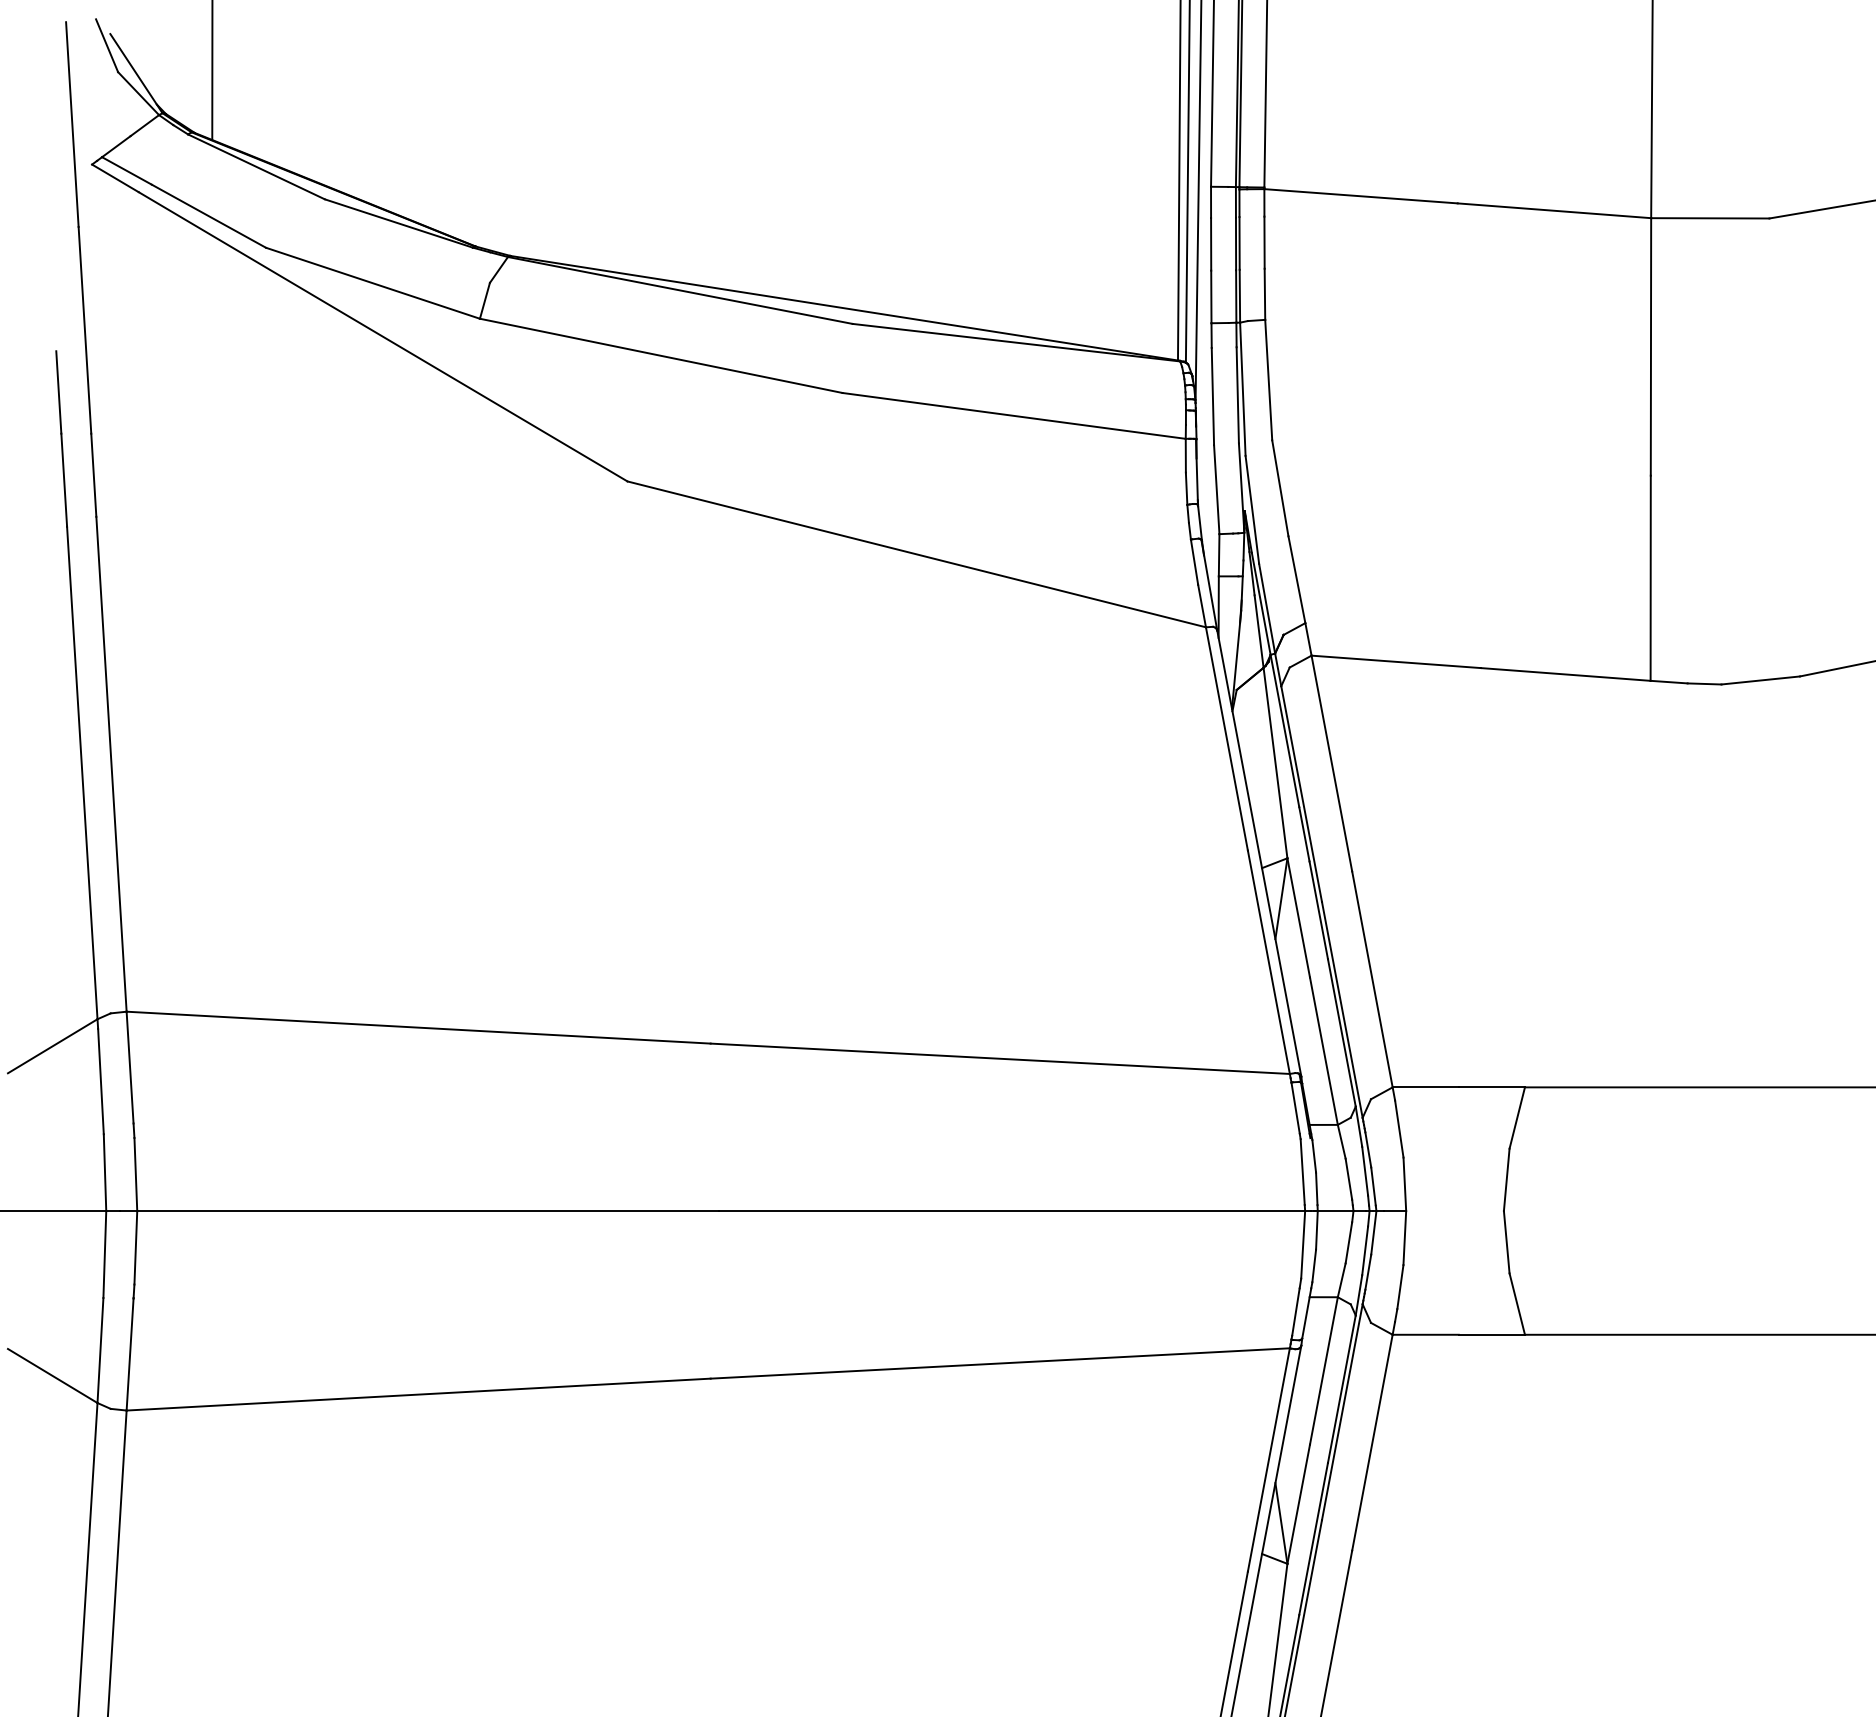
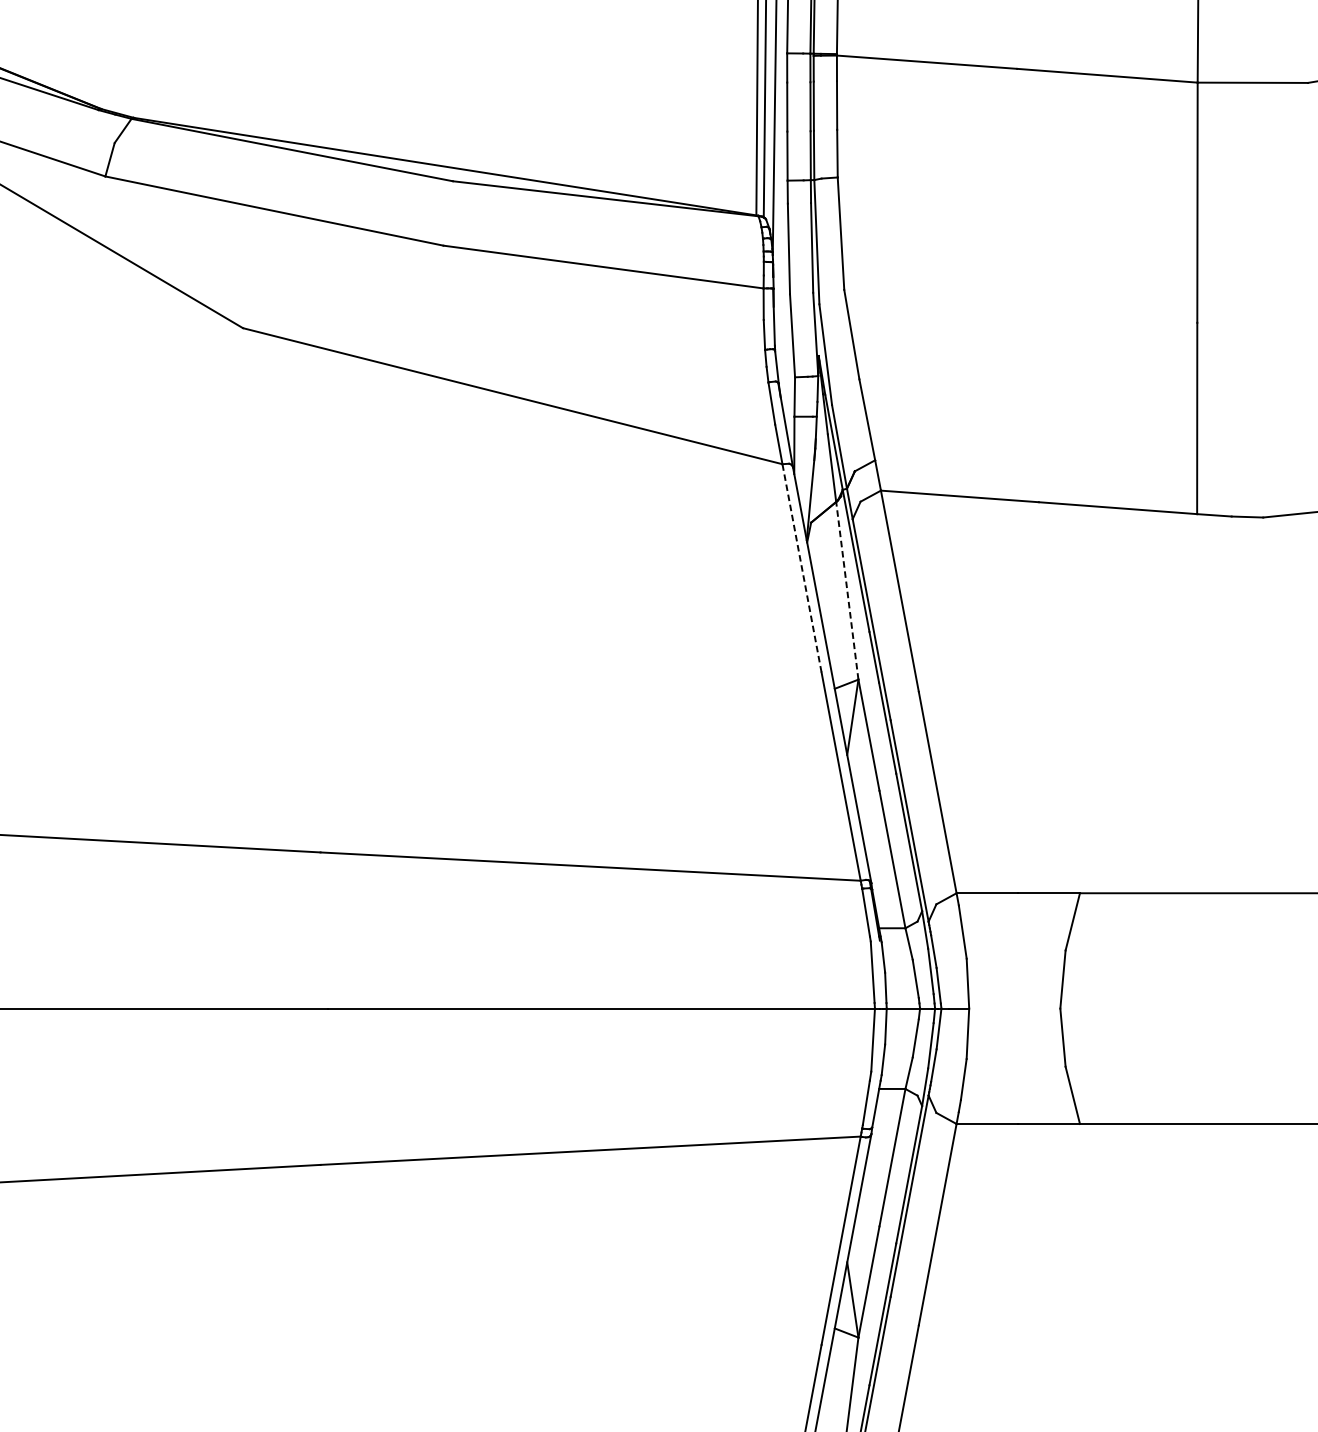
line: (1226, 738) -> (801, 567), solid -> dashed
line: (1275, 763) -> (847, 591), solid -> dashed

